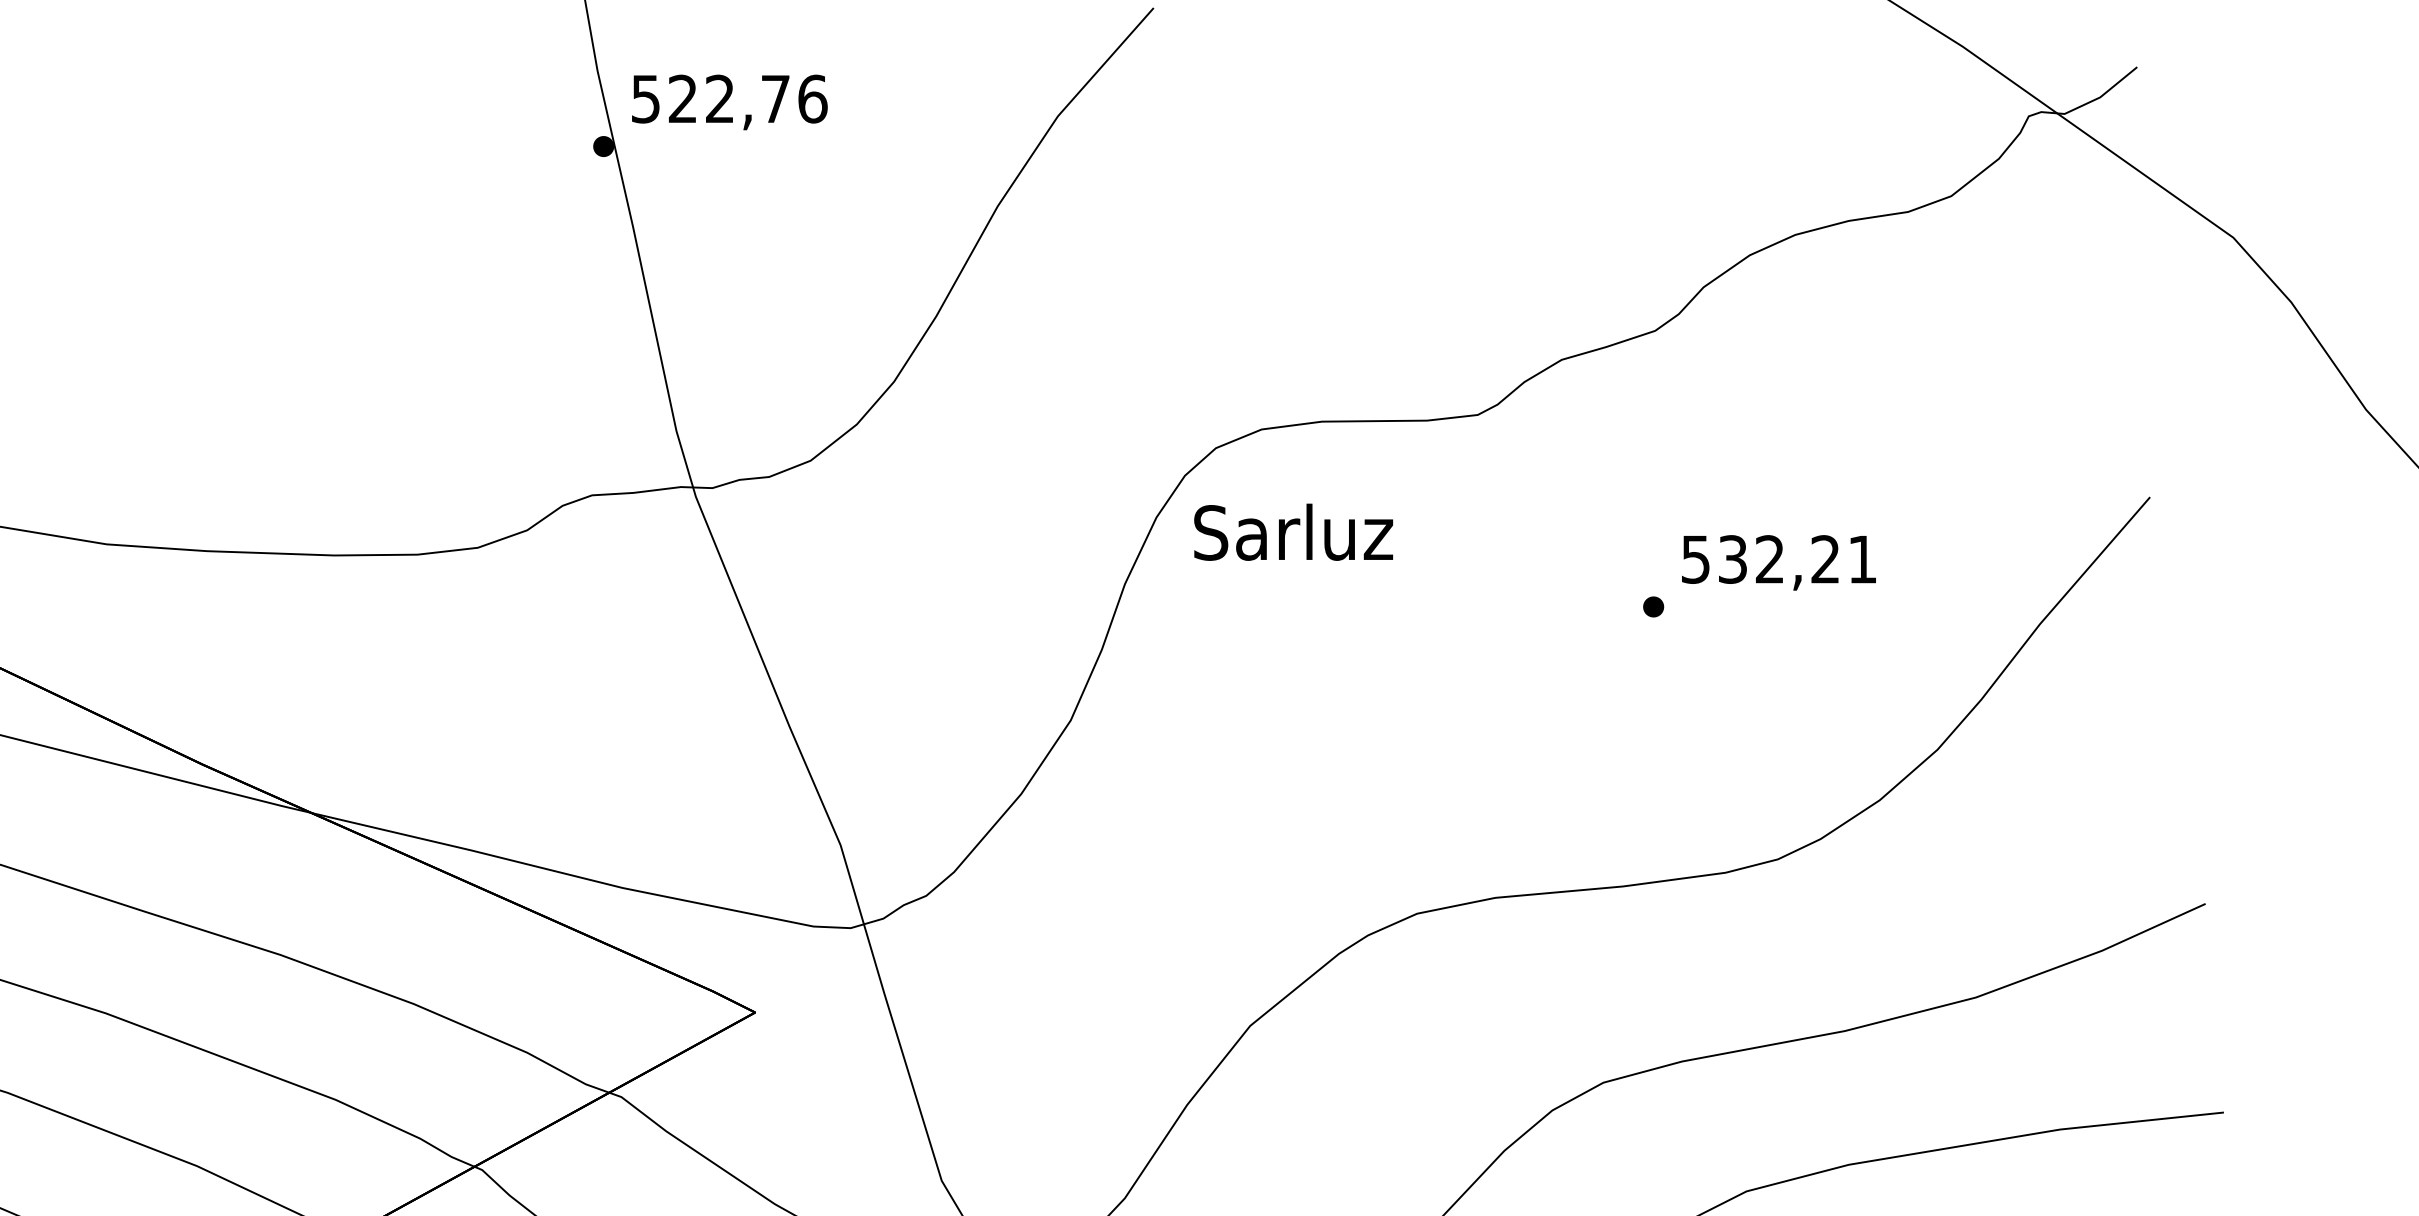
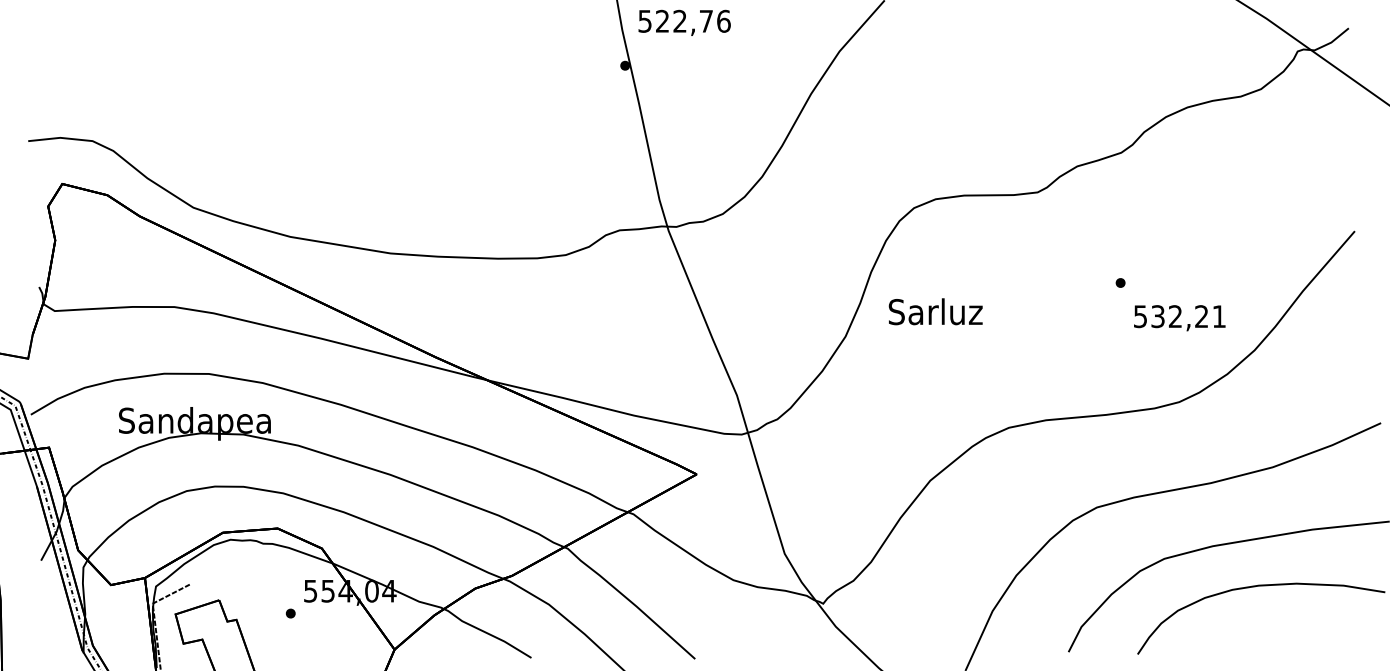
text: (729, 101) -> (684, 22), moved
text: (1293, 531) -> (935, 311), moved
text: (1778, 563) -> (1179, 318), moved

